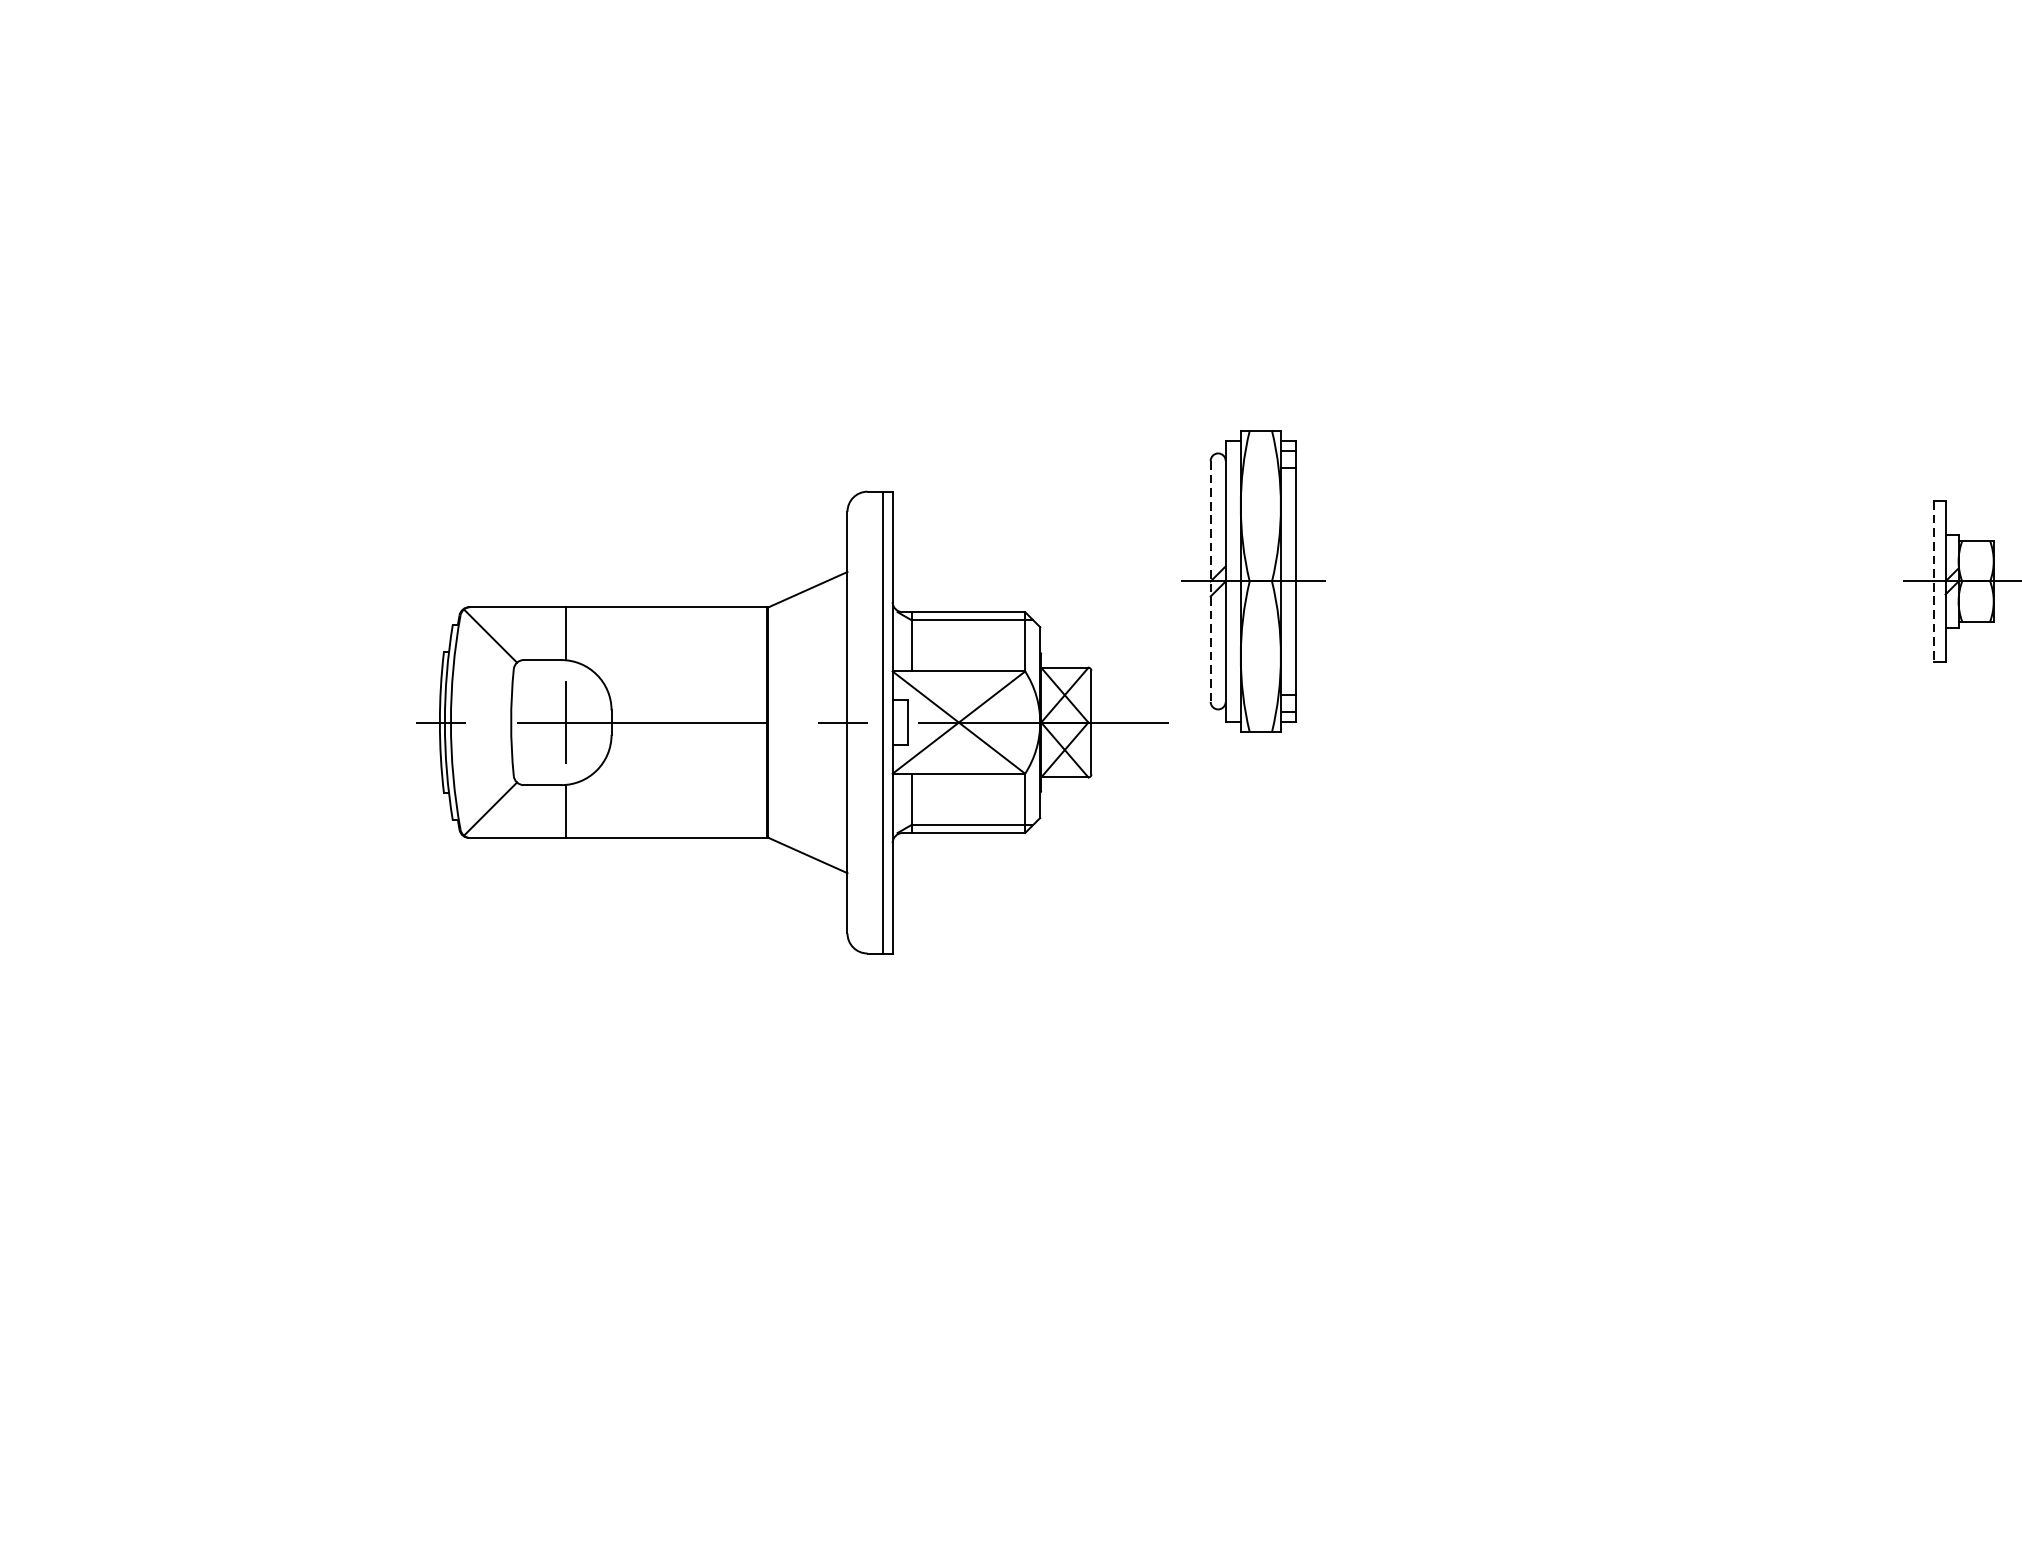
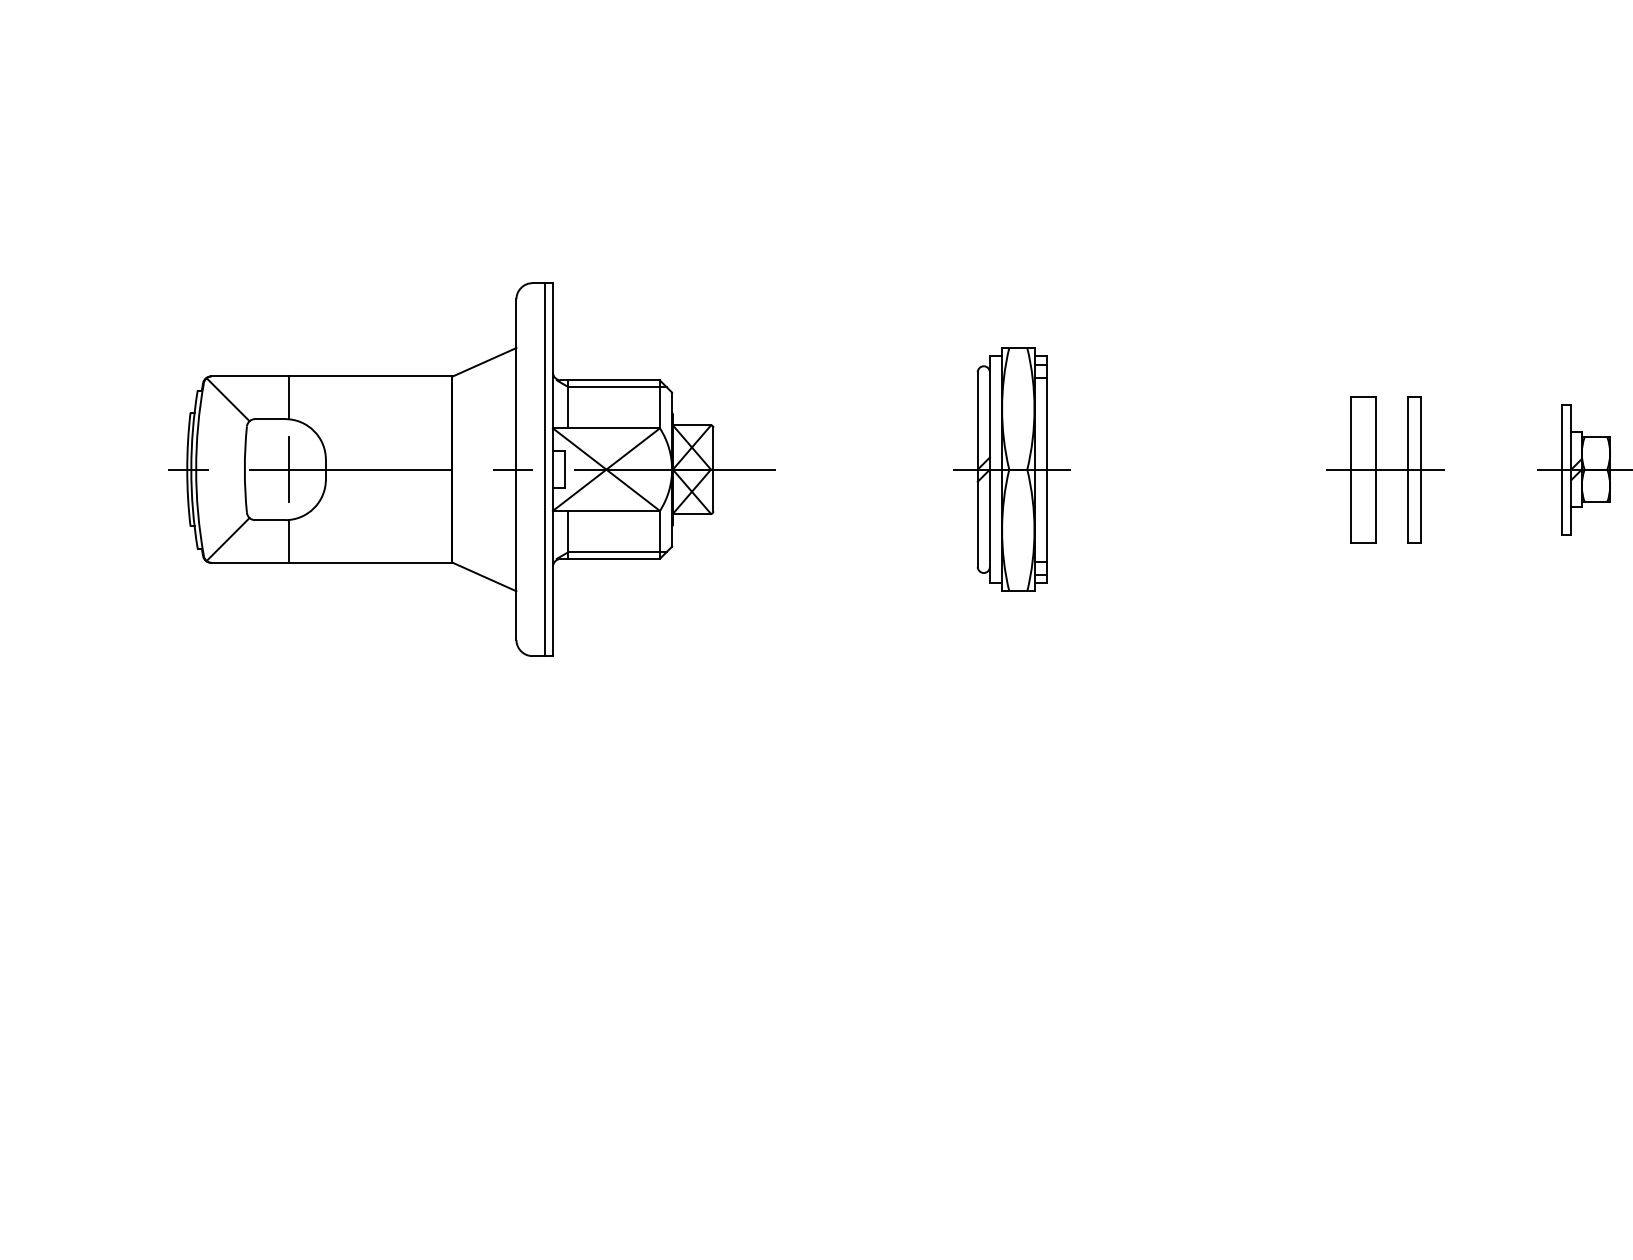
part: (1715, 581) -> (1385, 469), added
line: (1933, 581) -> (1561, 469), dashed -> solid
line: (1210, 582) -> (977, 470), dashed -> solid
part: (791, 722) -> (471, 469), moved

